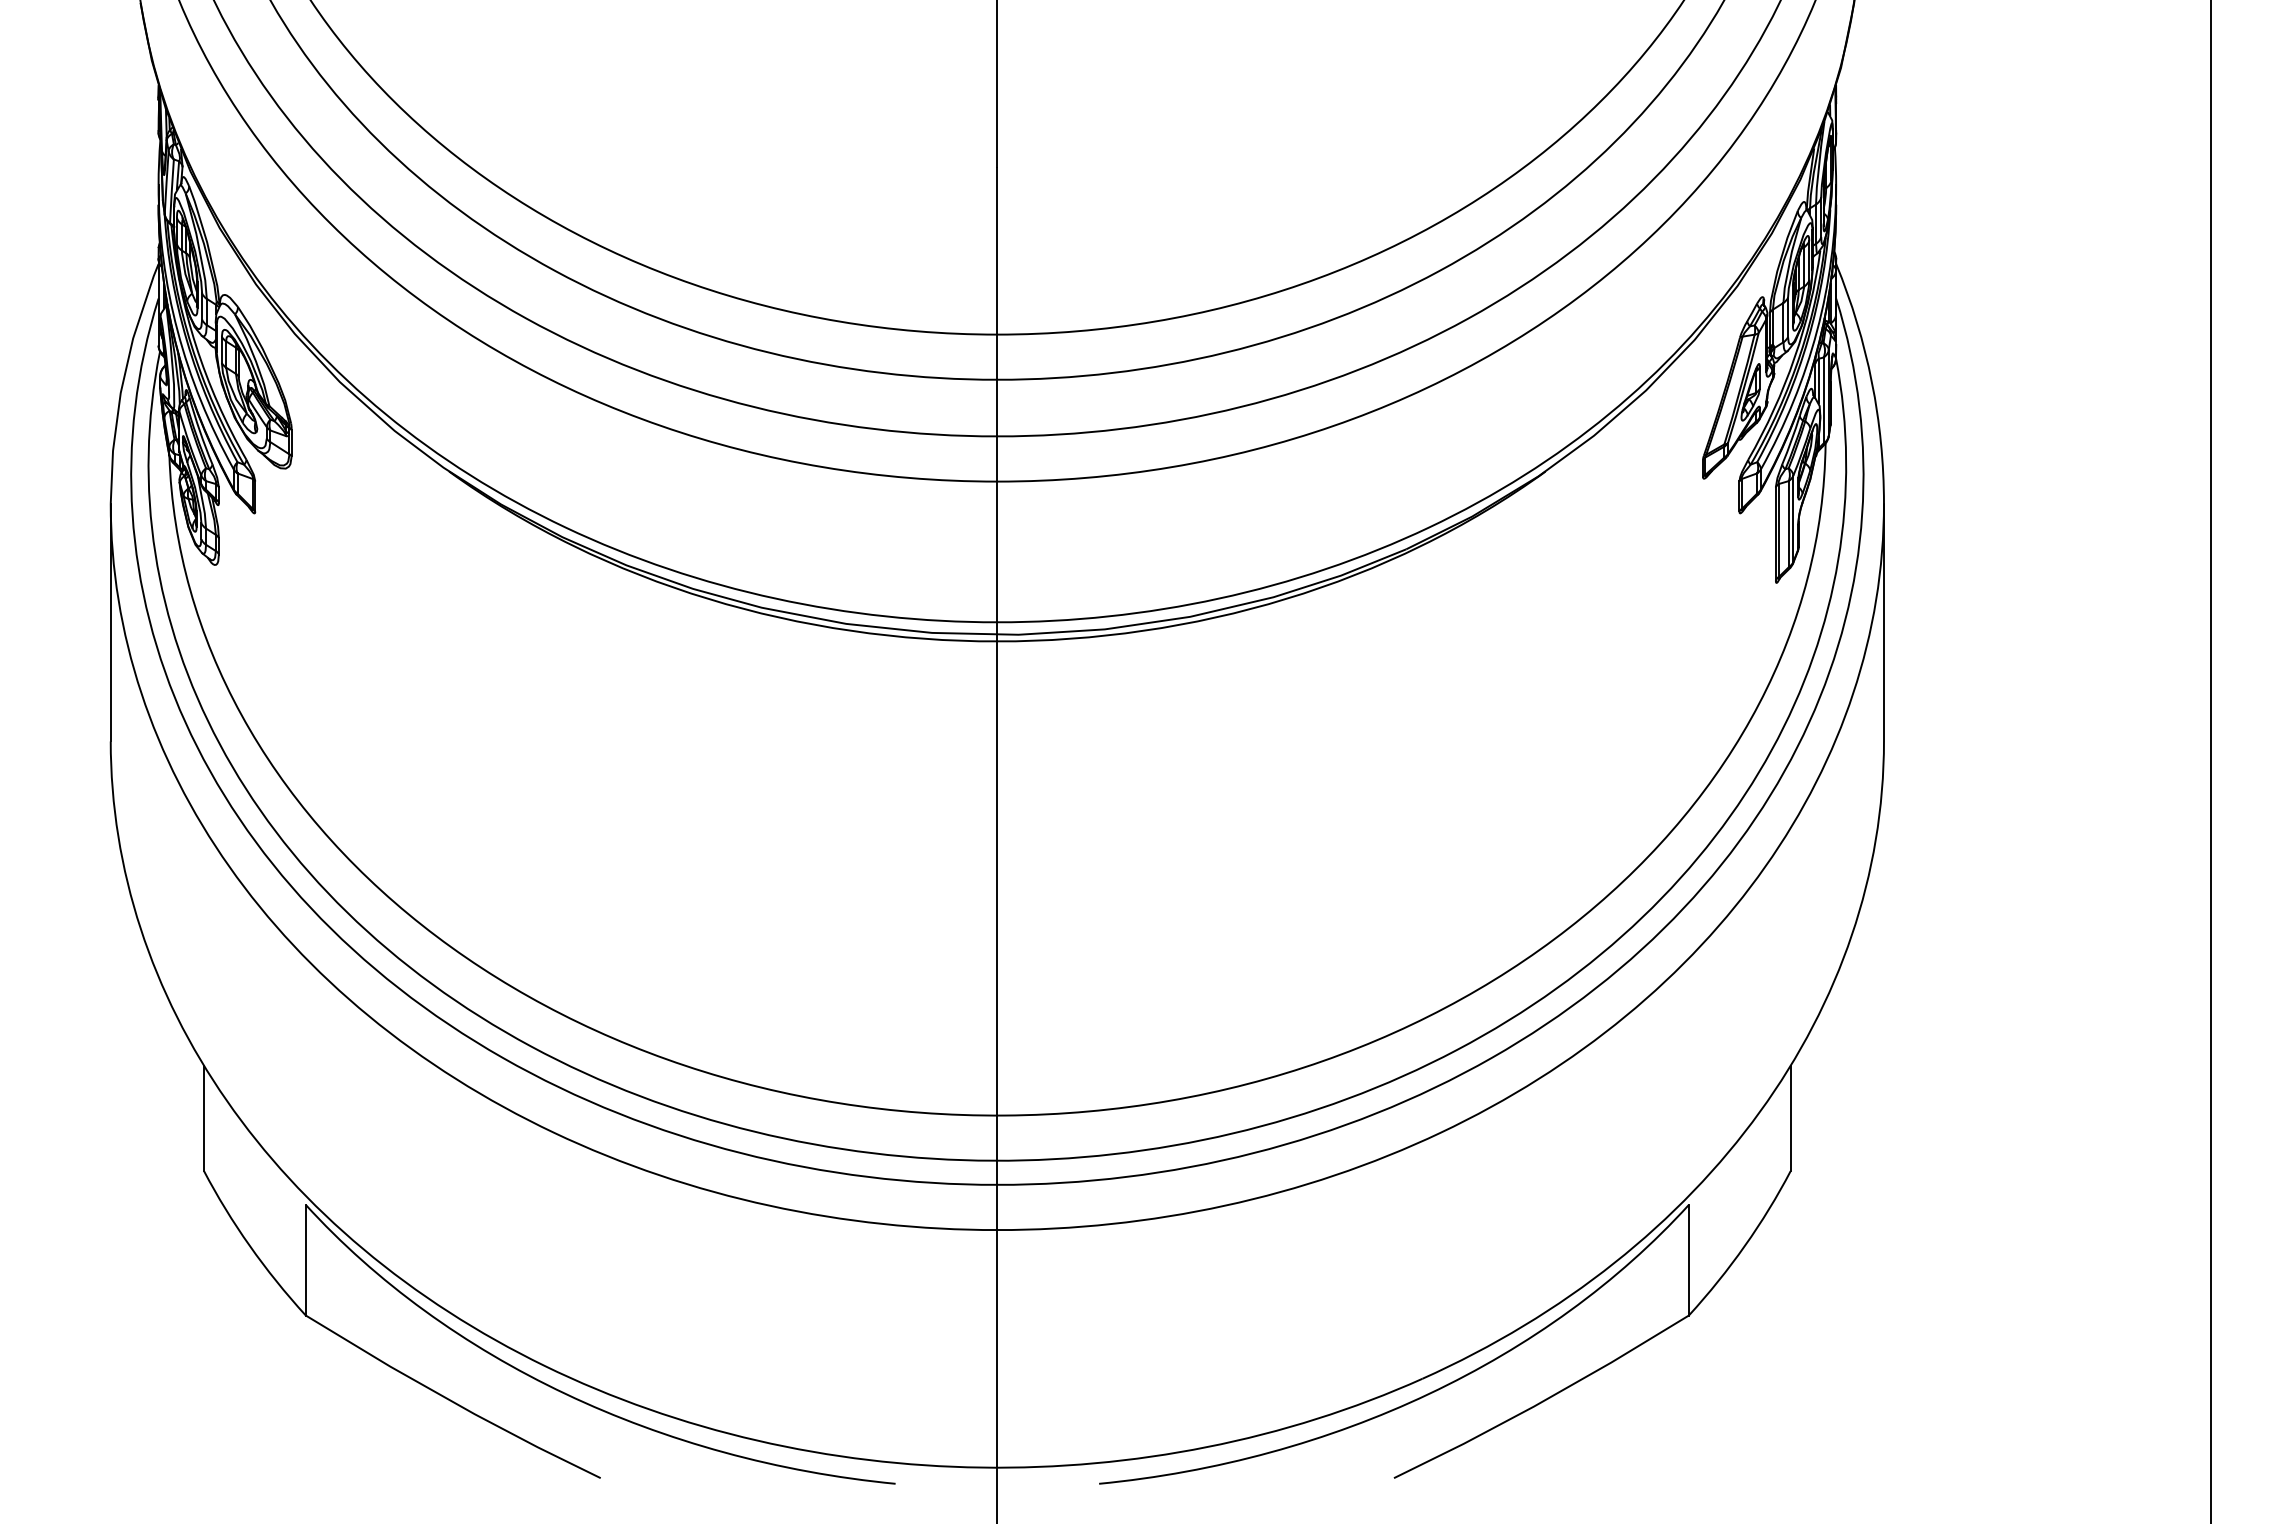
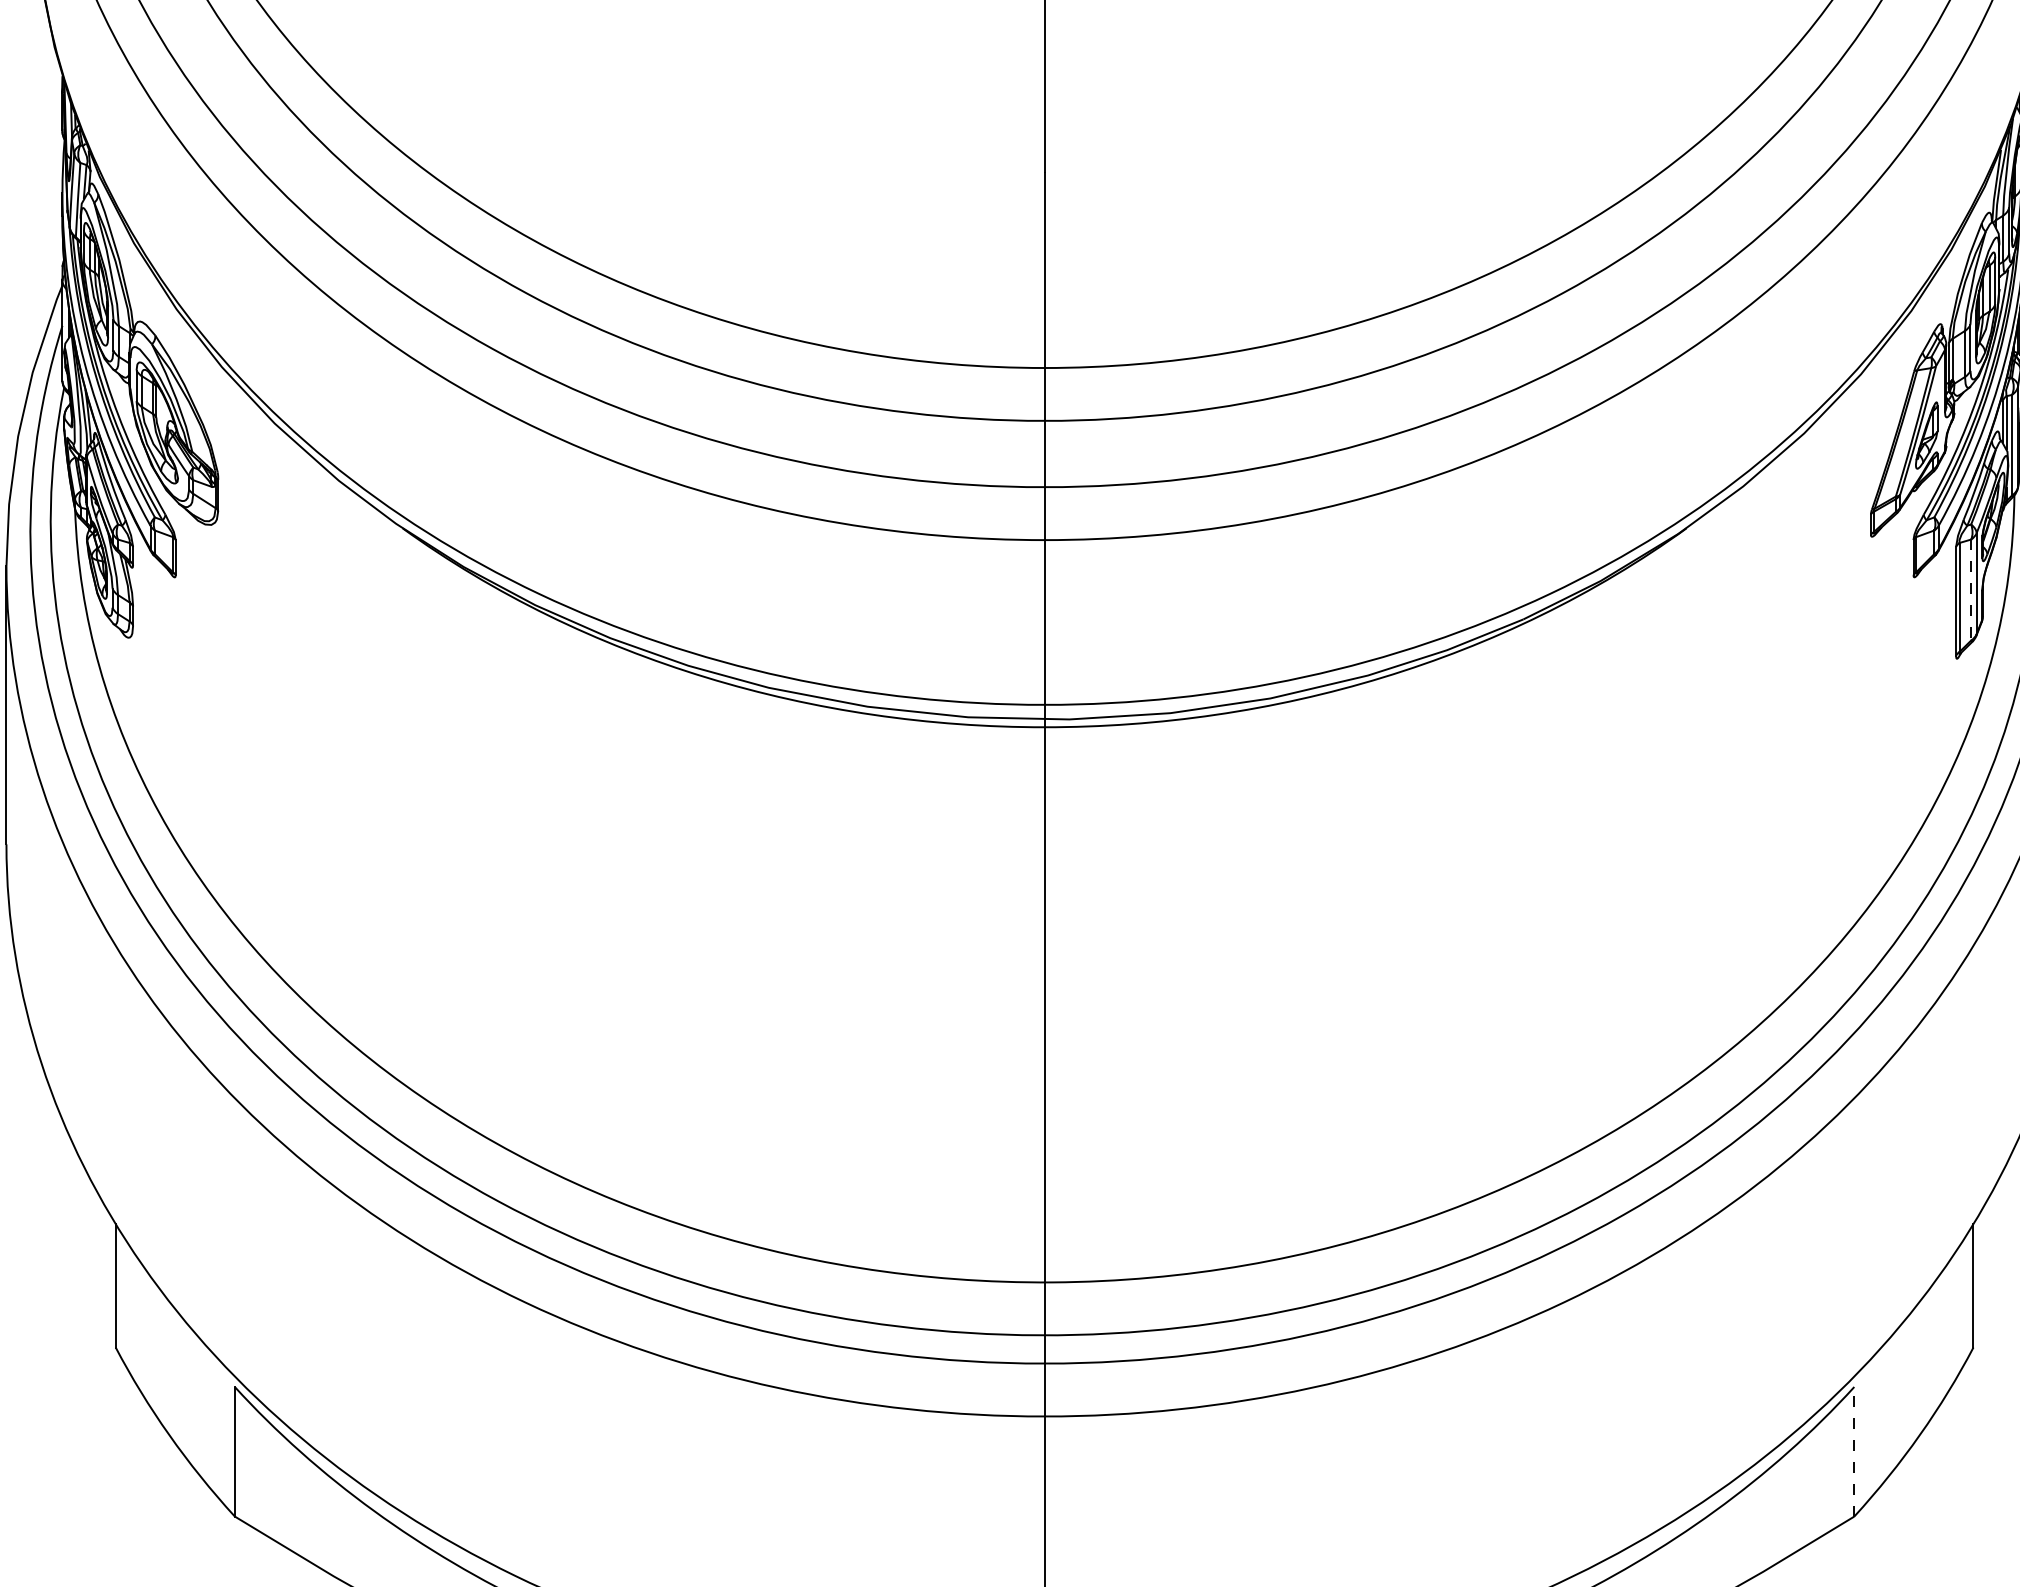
line: (1788, 524) -> (1970, 590), solid -> dashed
line: (1688, 1259) -> (1853, 1450), solid -> dashed

